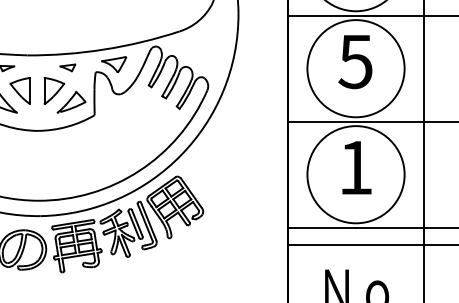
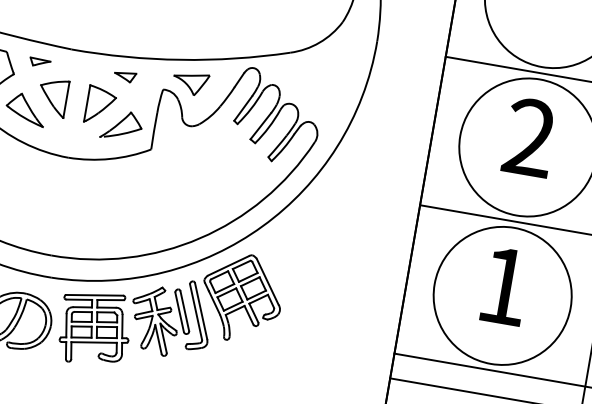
text: (355, 61) -> (529, 137), 5 -> 2

